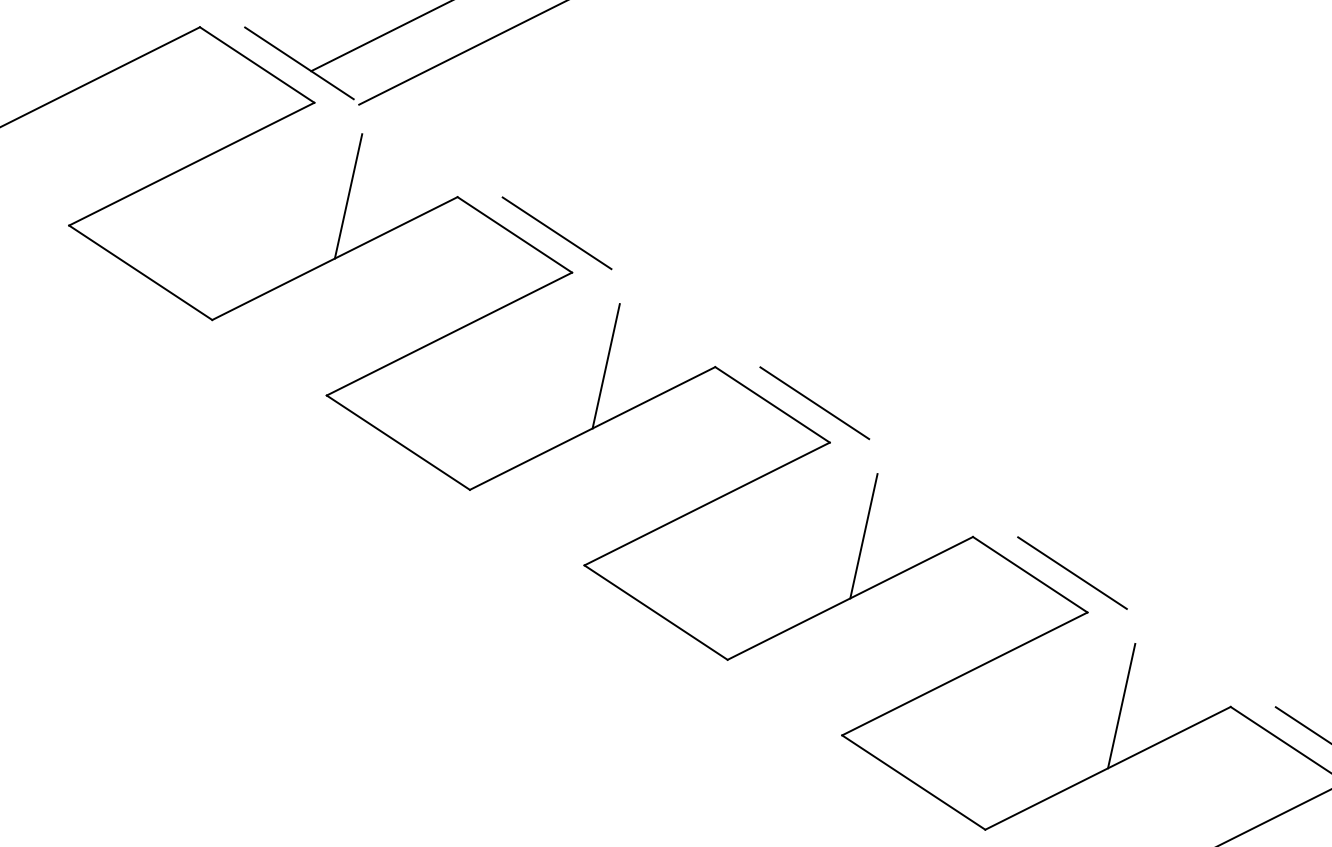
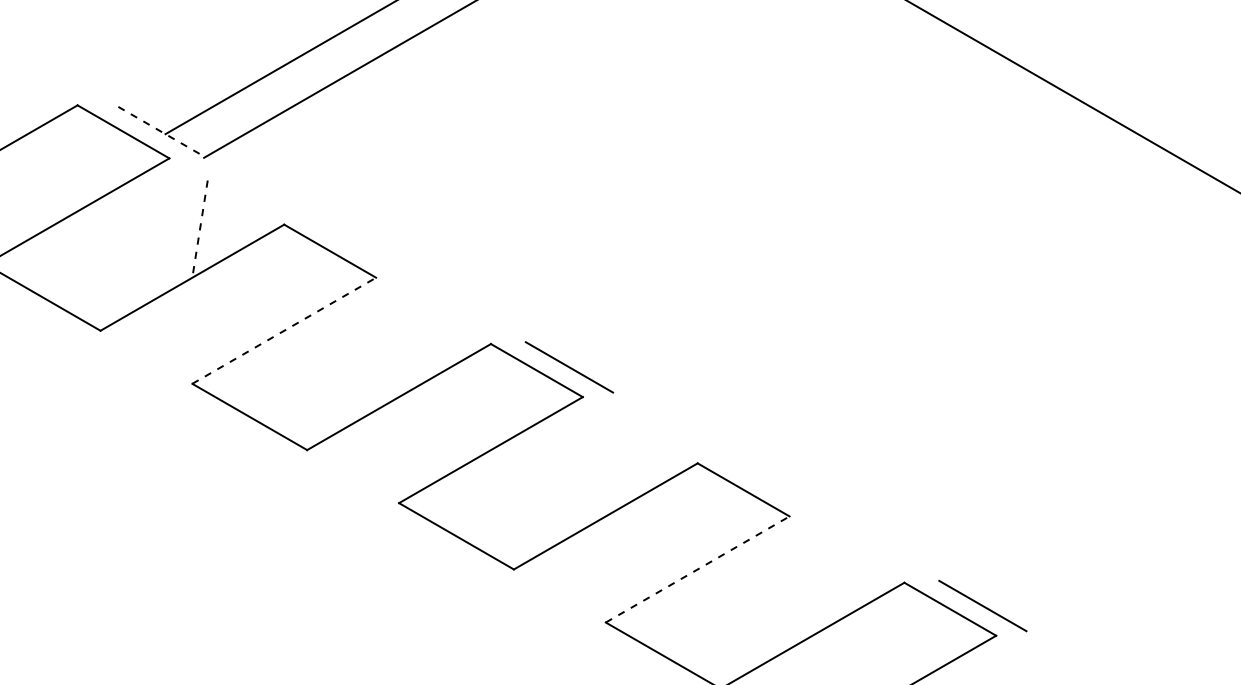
line: (298, 63) -> (155, 128), solid -> dashed
line: (347, 196) -> (199, 229), solid -> dashed
line: (556, 232) -> (362, 247), removed
line: (449, 333) -> (284, 330), solid -> dashed
line: (605, 366) -> (406, 348), removed
line: (863, 535) -> (613, 467), removed
line: (1071, 572) -> (775, 486), removed
line: (965, 674) -> (698, 569), solid -> dashed
line: (1120, 705) -> (819, 586), removed

